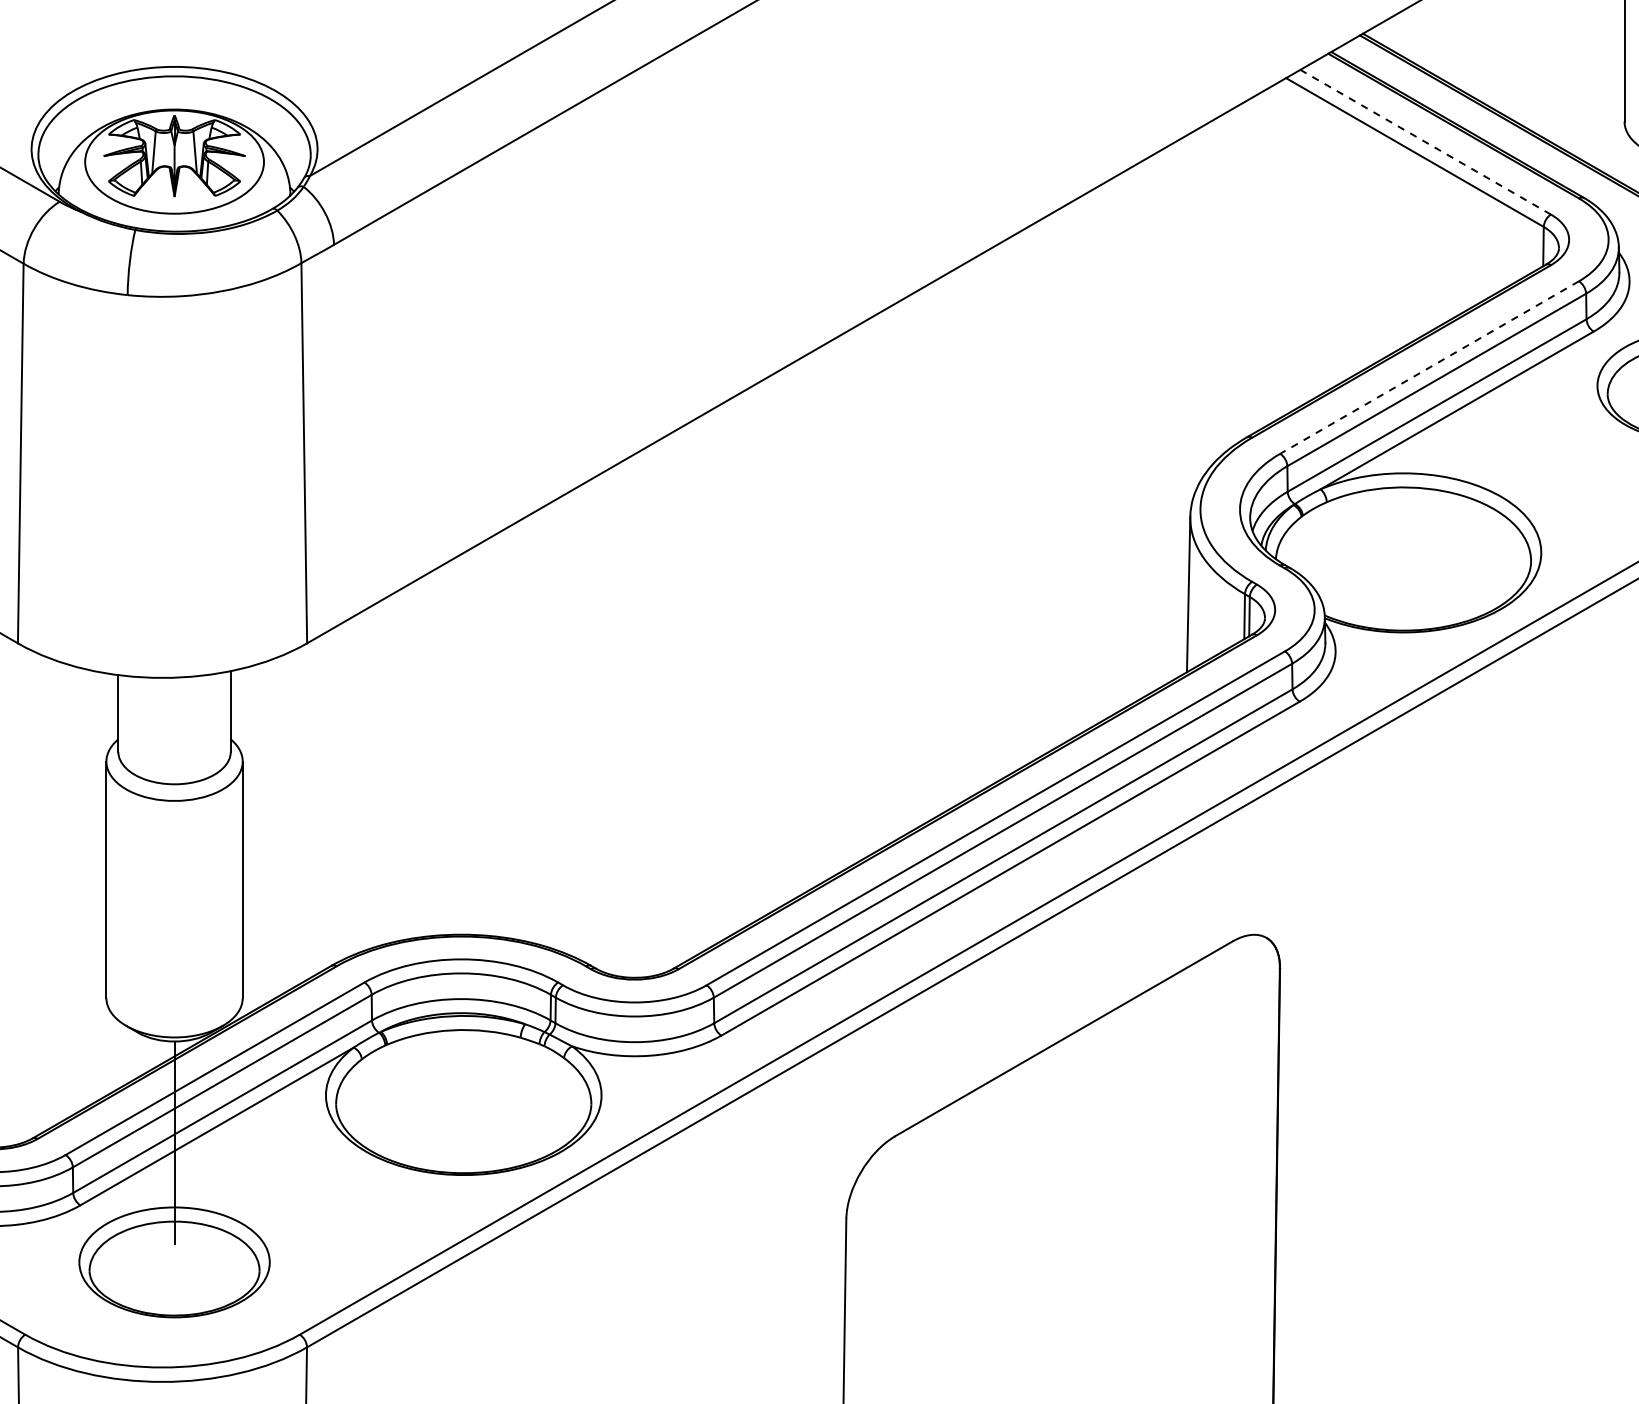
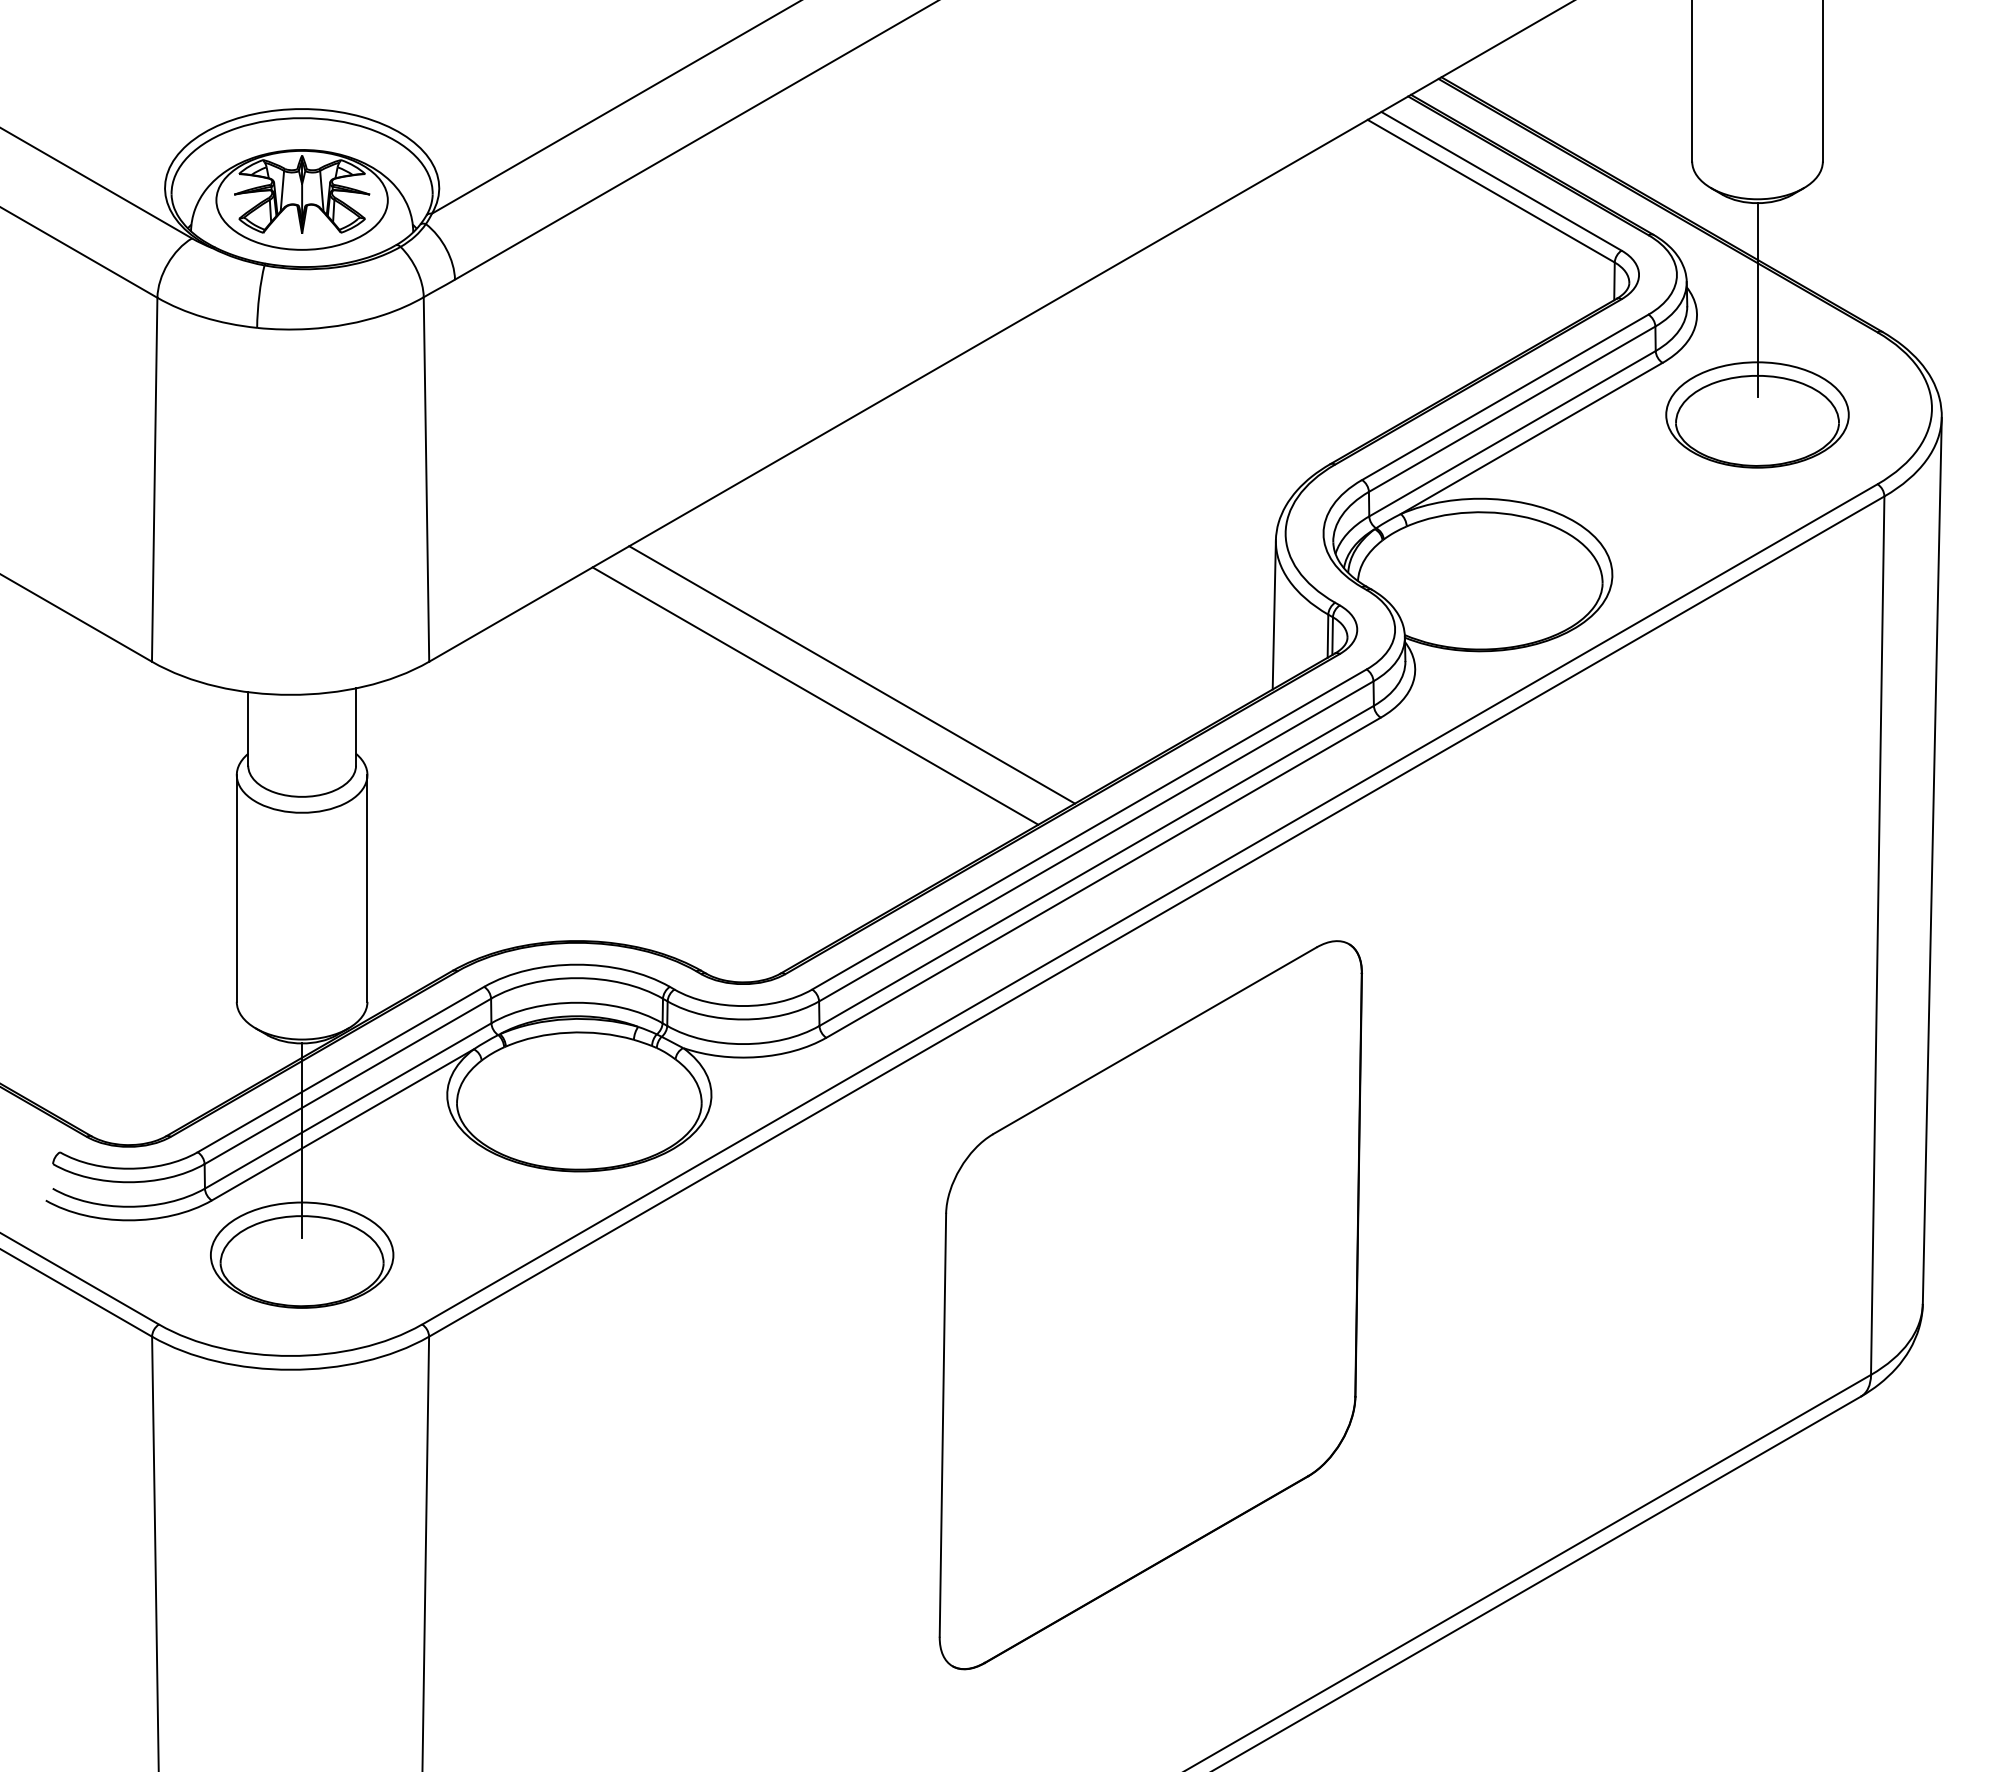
line: (1425, 142) -> (1501, 181), dashed -> solid
line: (1428, 367) -> (1504, 397), dashed -> solid
line: (747, 656) -> (851, 674), added
line: (710, 678) -> (815, 695), added

